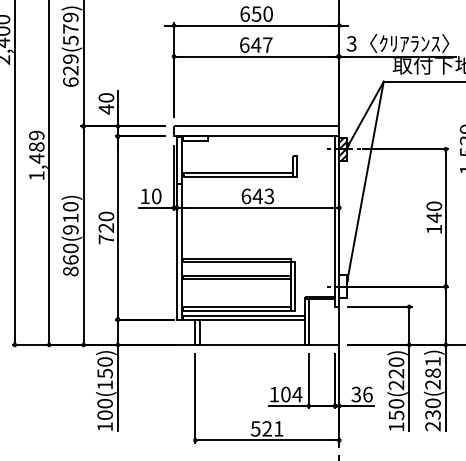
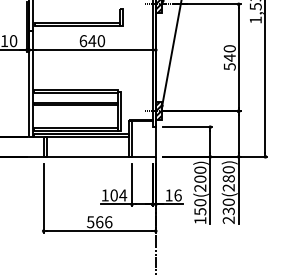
text: (269, 196) -> (101, 41), 643 -> 640
text: (434, 229) -> (229, 66), 140 -> 540
hatch: (342, 286) -> (158, 111), added
text: (432, 361) -> (228, 169), 230(281) -> 230(280)
text: (396, 373) -> (200, 179), 150(220) -> 150(200)
text: (355, 394) -> (168, 195), 36 -> 16
text: (272, 428) -> (103, 221), 521 -> 566

